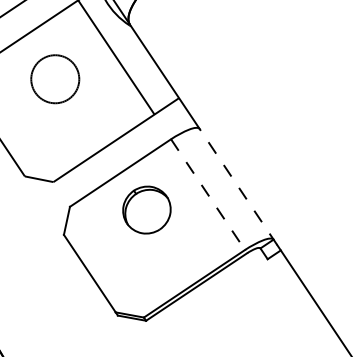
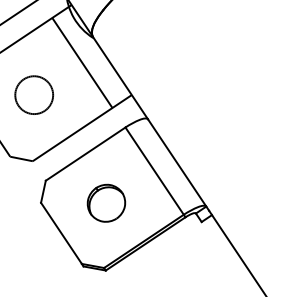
circle: (54, 78) -> (33, 94), moved
line: (238, 186) -> (178, 164), dashed -> solid
line: (209, 196) -> (155, 172), dashed -> solid
part: (146, 209) -> (106, 202), moved

